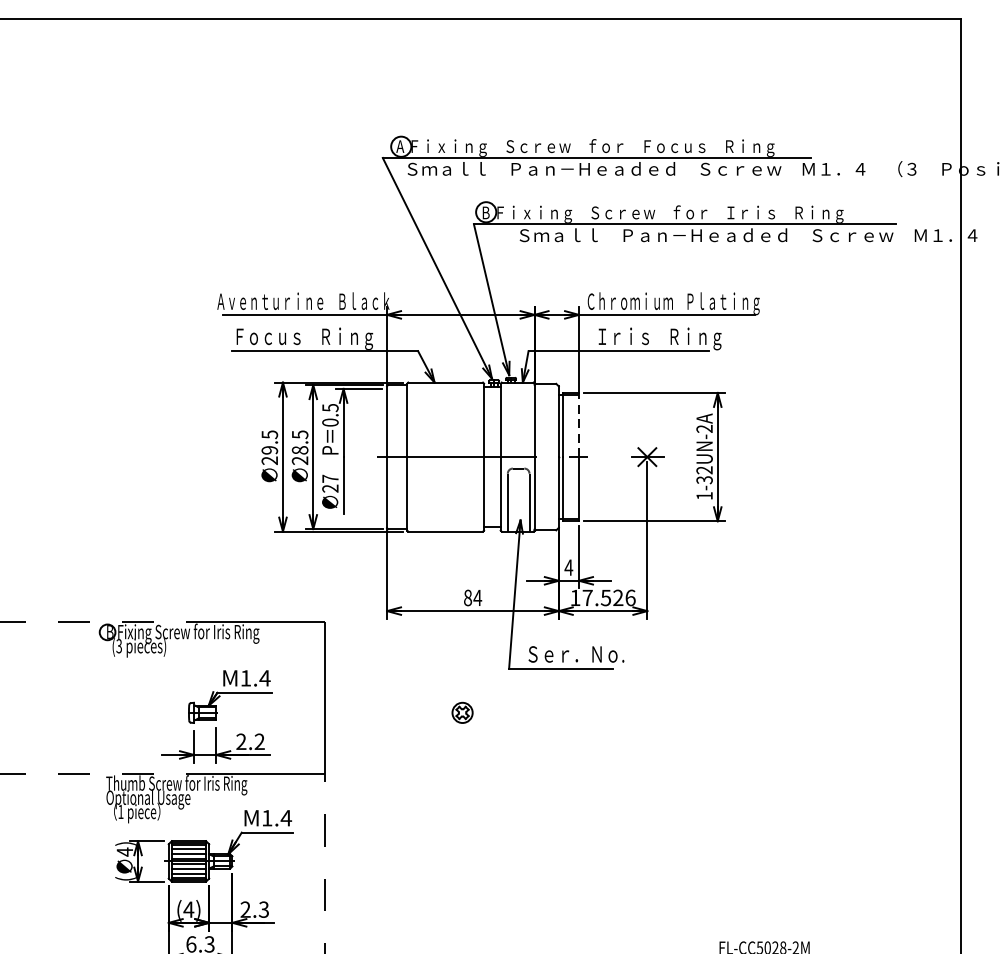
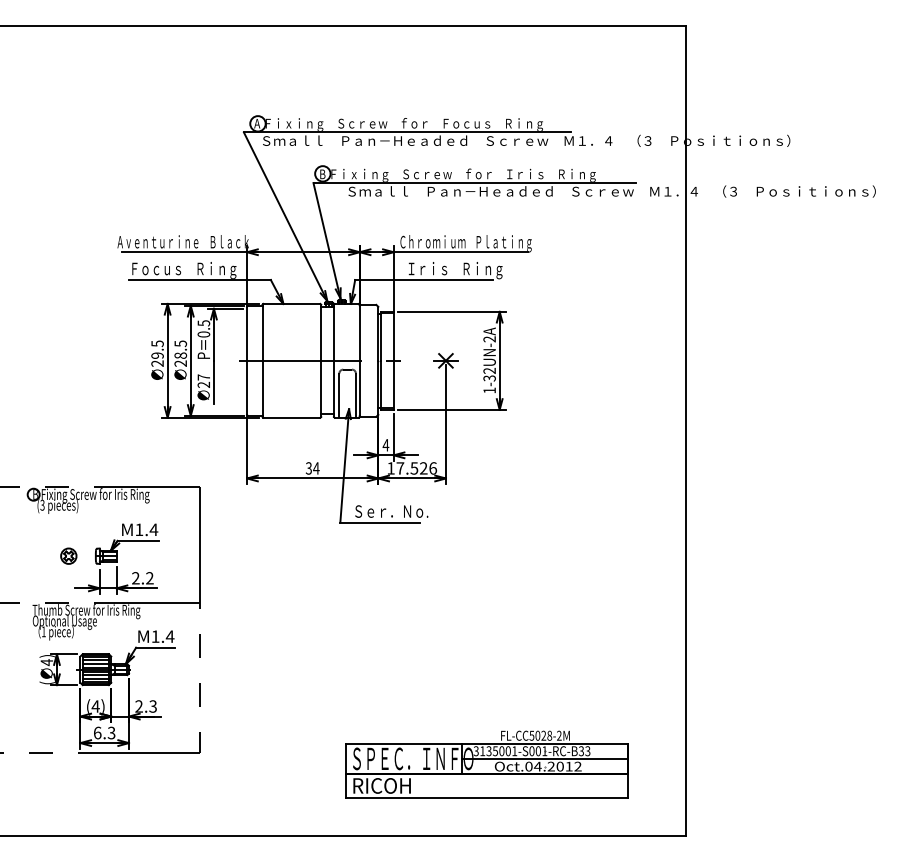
line: (578, 425) -> (393, 336), dashed -> solid
text: (467, 598) -> (308, 468), 84 -> 34
part: (462, 711) -> (68, 555), moved

